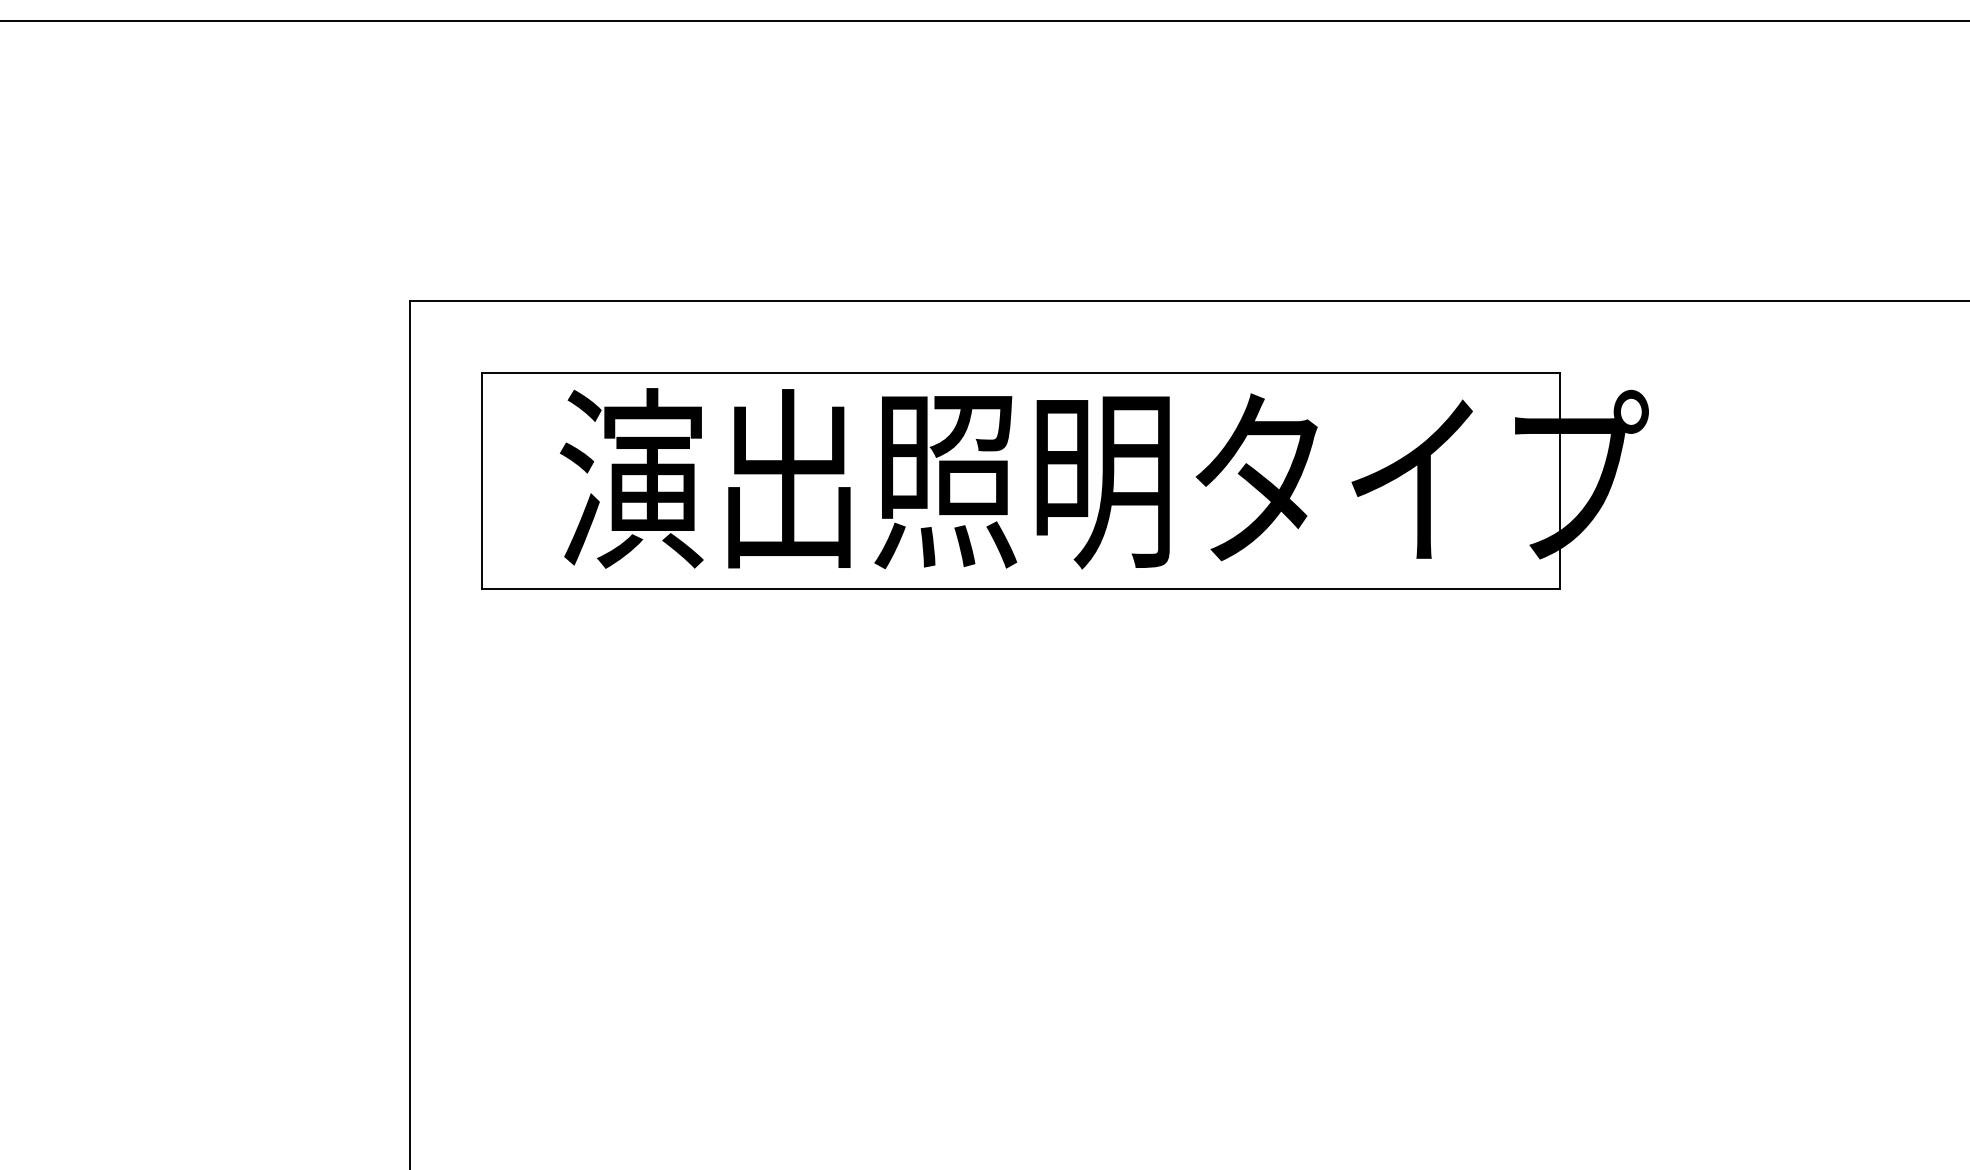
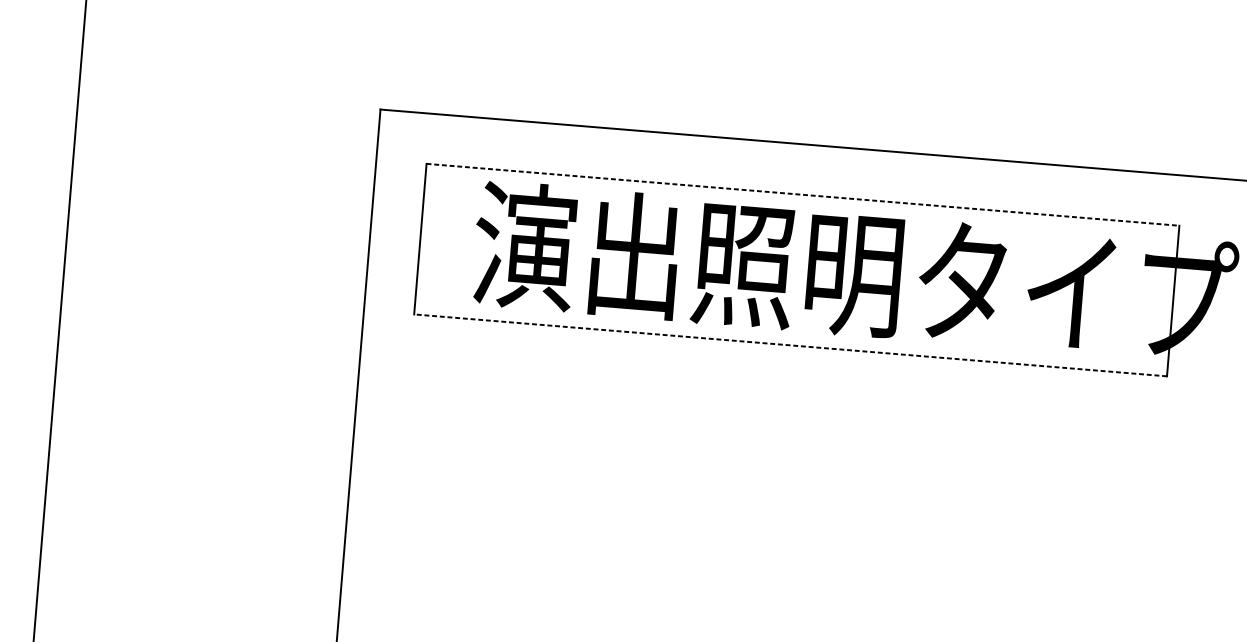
line: (1021, 373) -> (803, 195), solid -> dashed
line: (1021, 588) -> (790, 345), solid -> dashed

